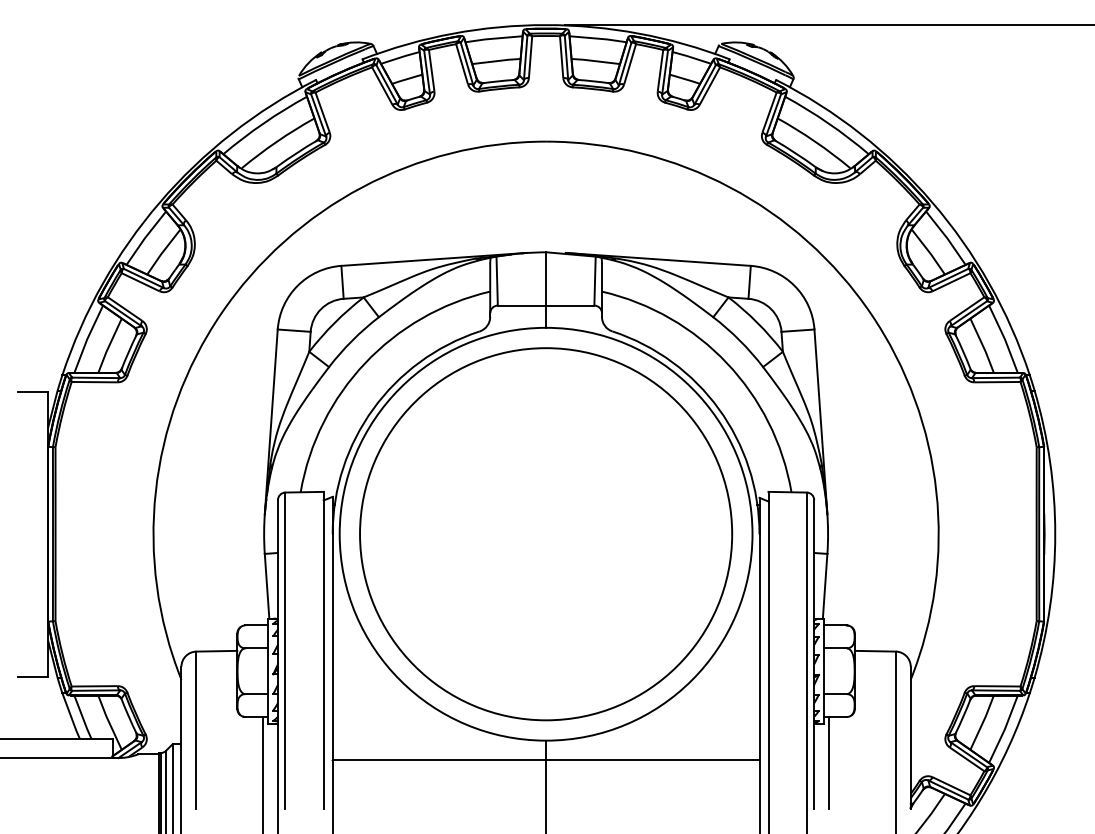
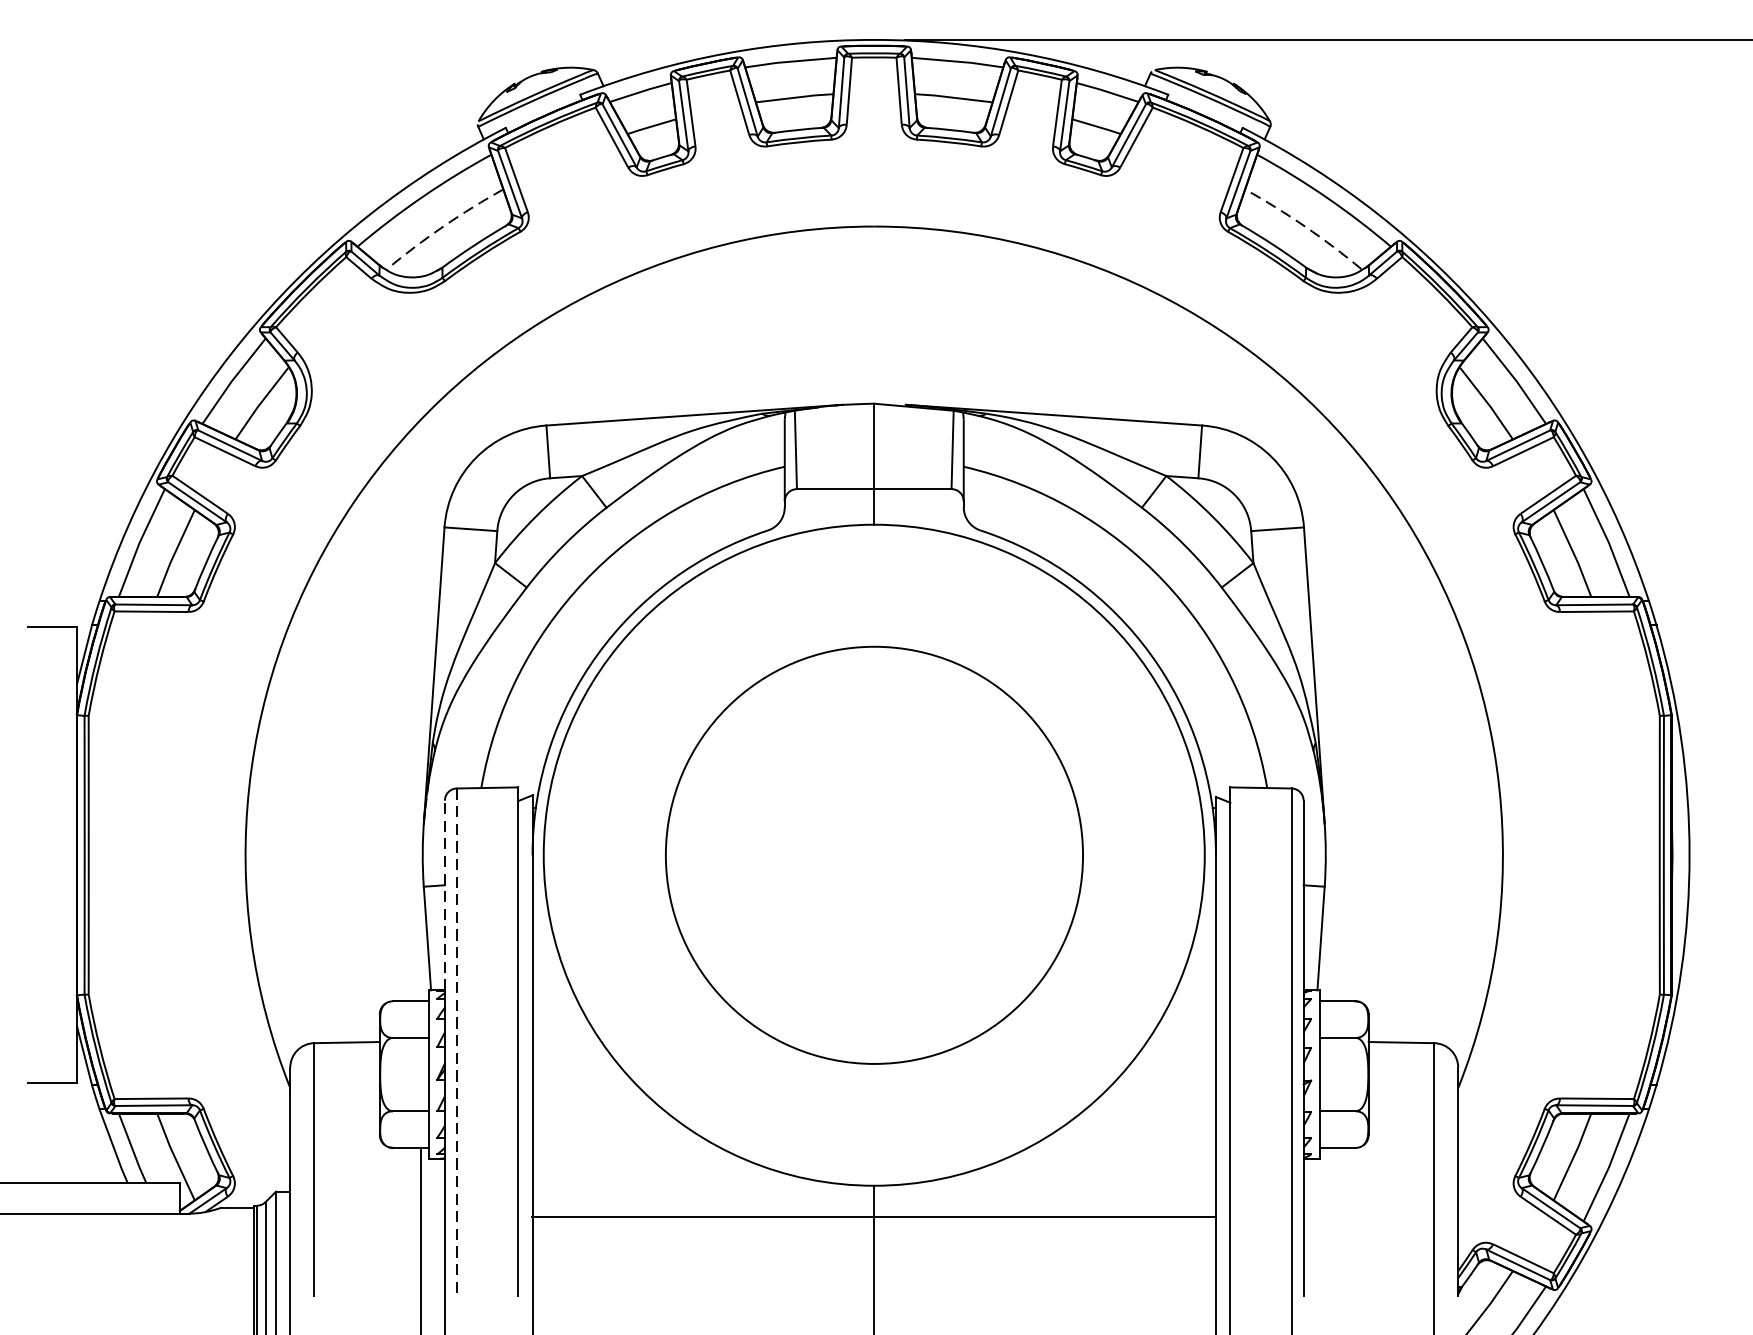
arc: (277, 141) -> (444, 226), solid -> dashed
arc: (815, 141) -> (1305, 226), solid -> dashed
circle: (546, 534) -> (874, 855), size x0.7
line: (277, 558) -> (444, 894), solid -> dashed
line: (285, 651) -> (456, 1043), solid -> dashed
line: (829, 762) -> (1328, 1220), removed

